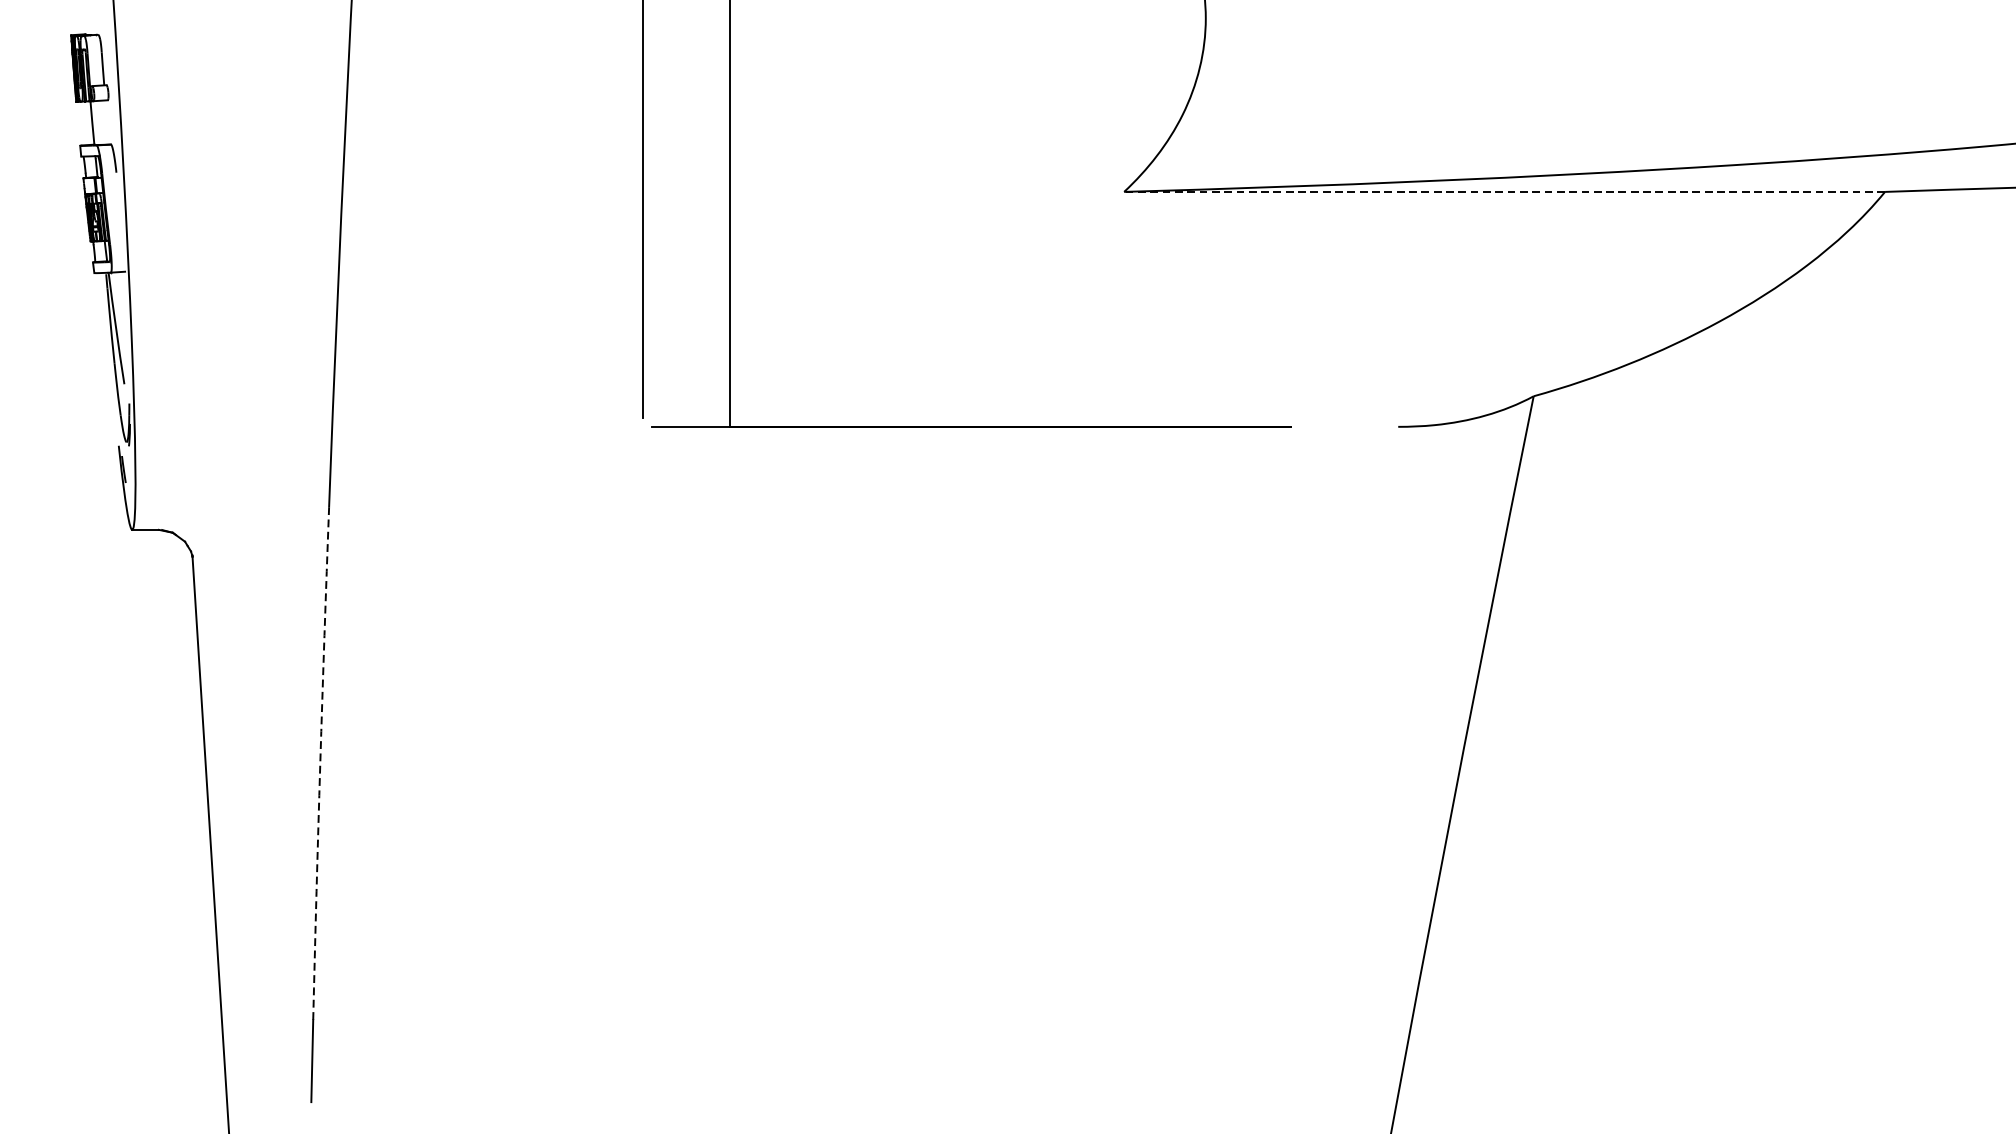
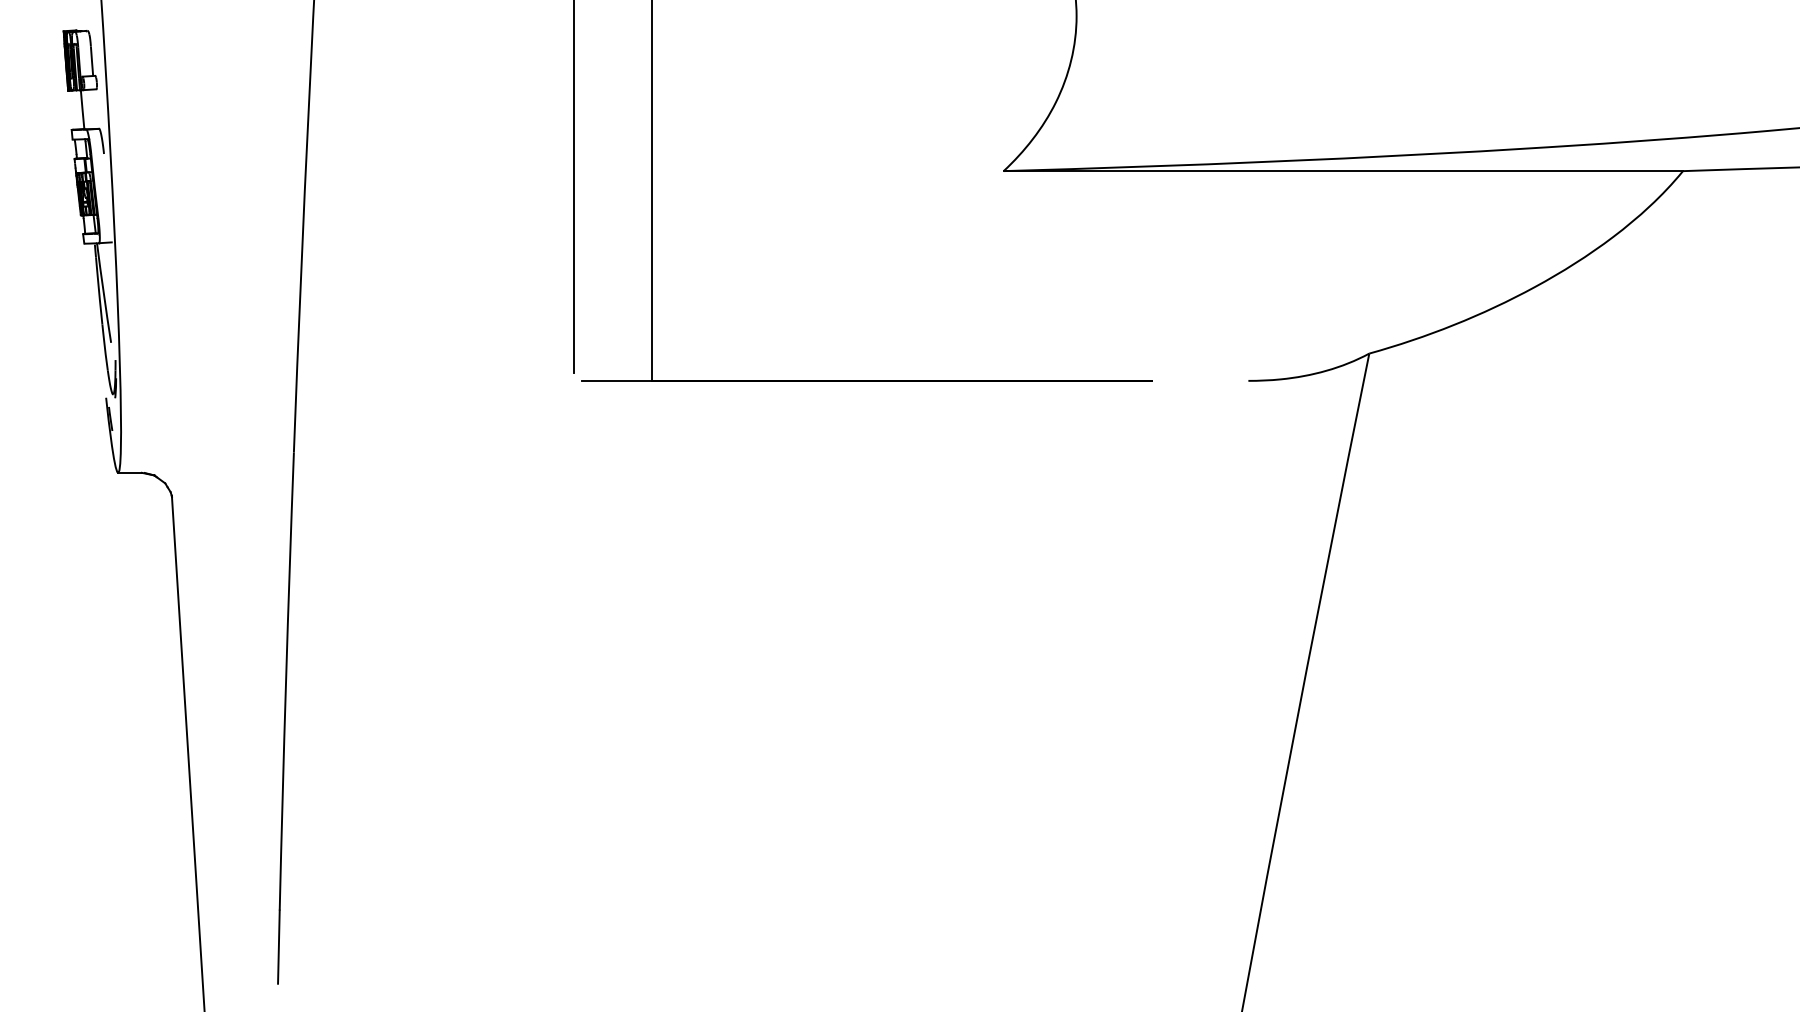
line: (1504, 192) -> (1343, 171), dashed -> solid
arc: (320, 763) -> (286, 681), dashed -> solid

